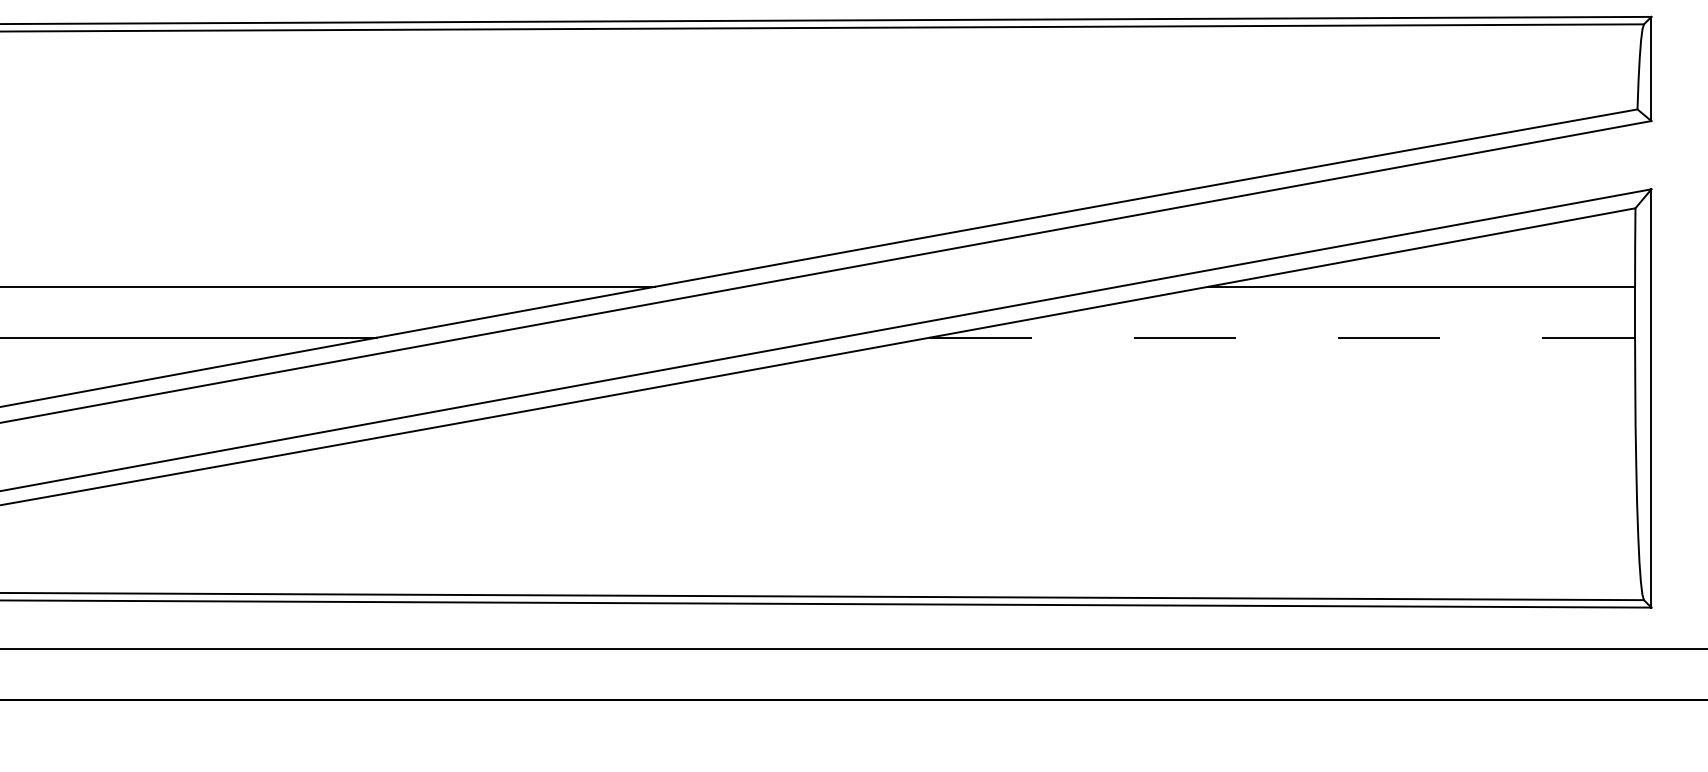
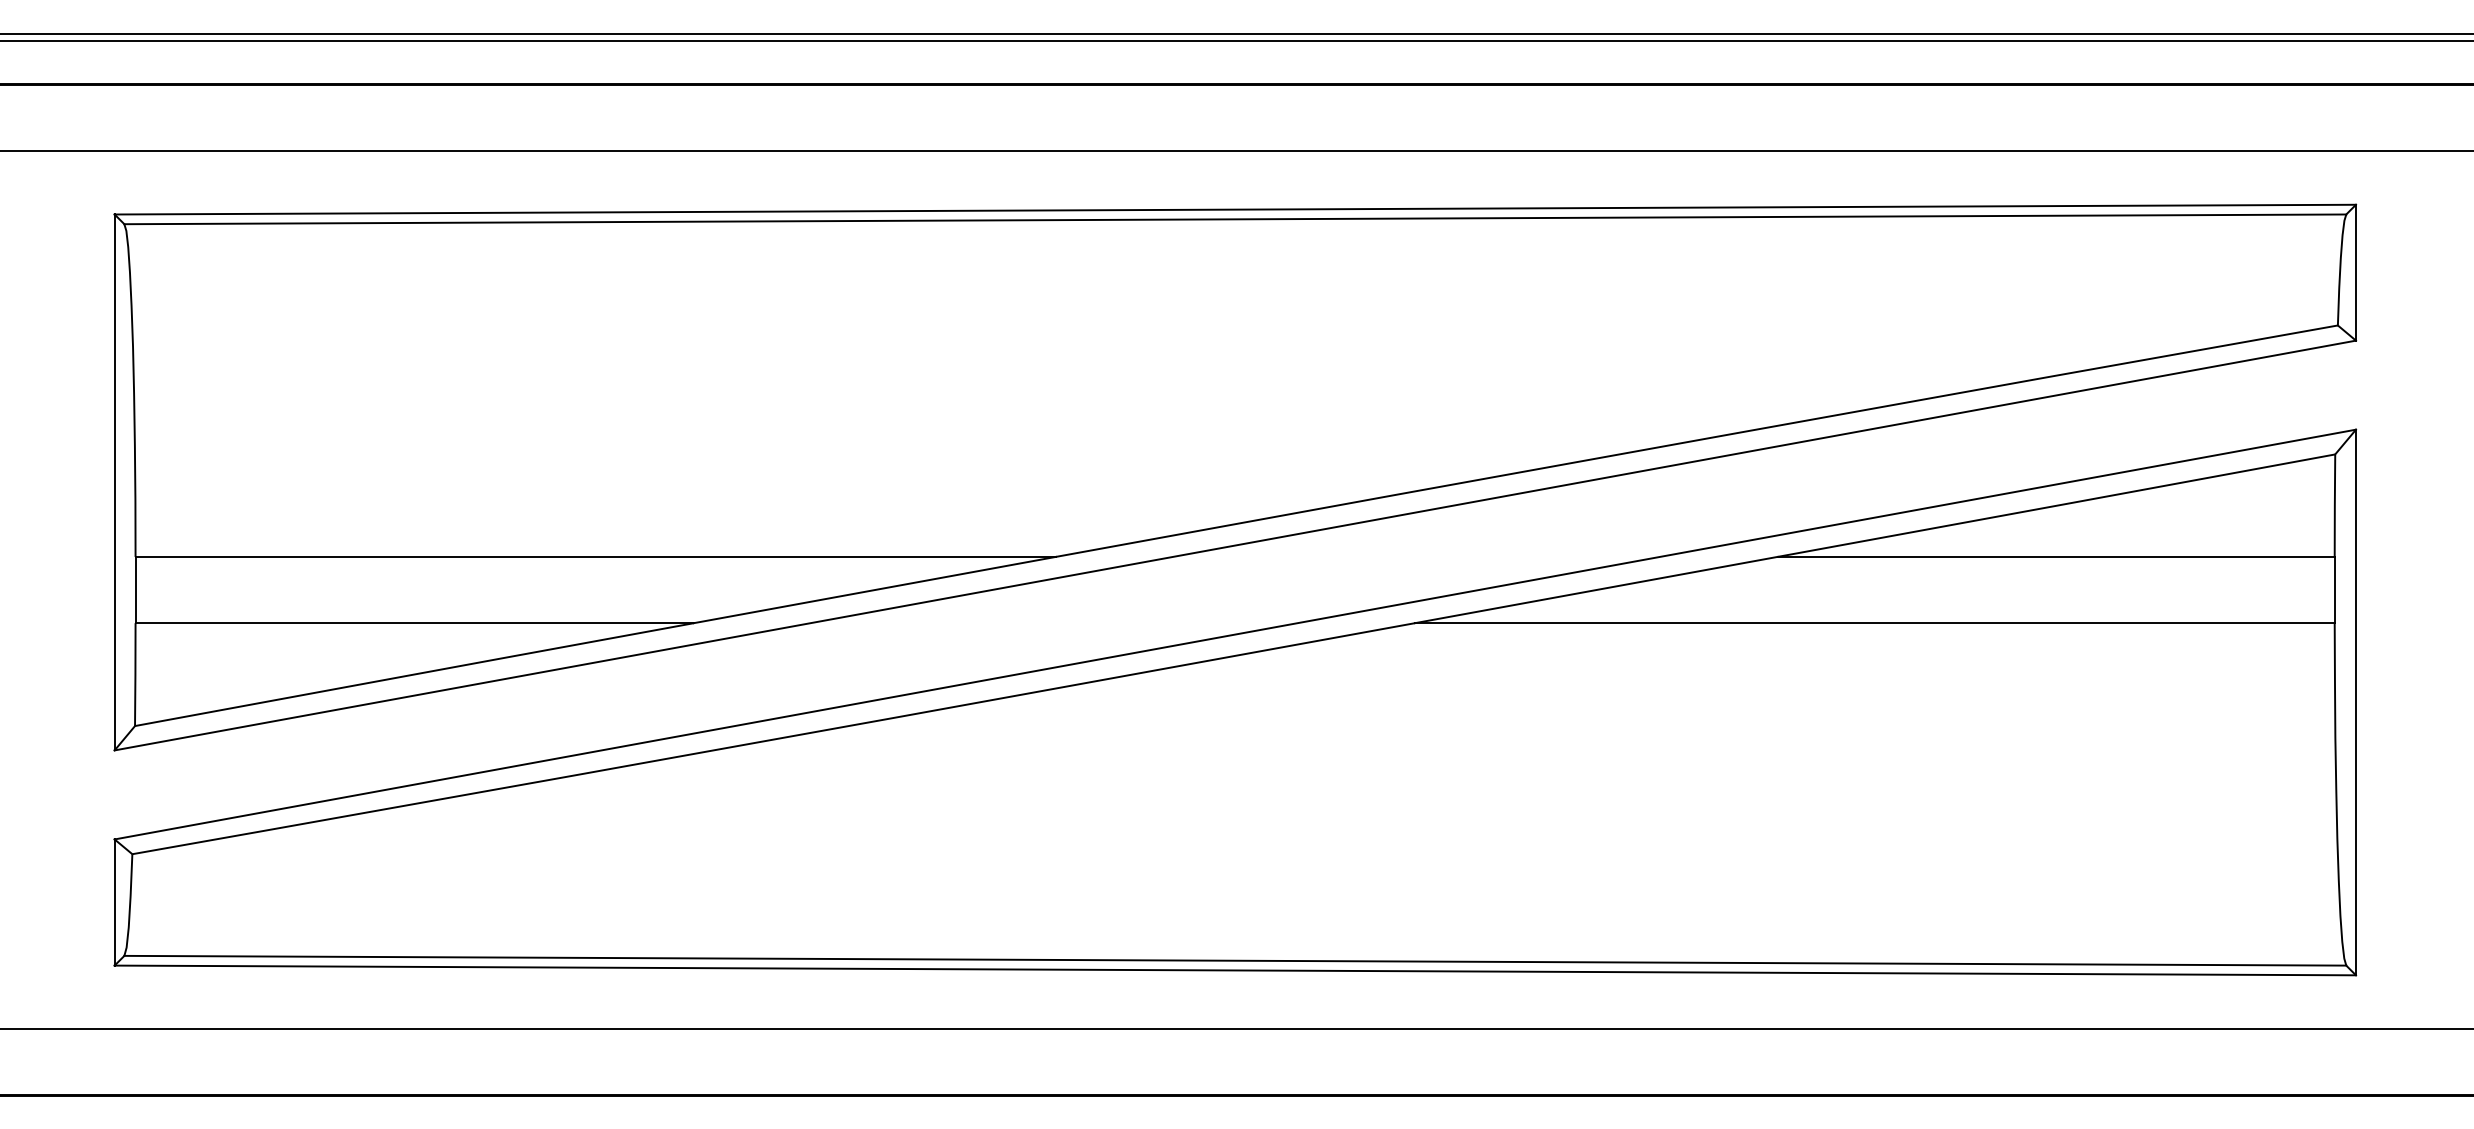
line: (1282, 337) -> (1874, 623), dashed -> solid

